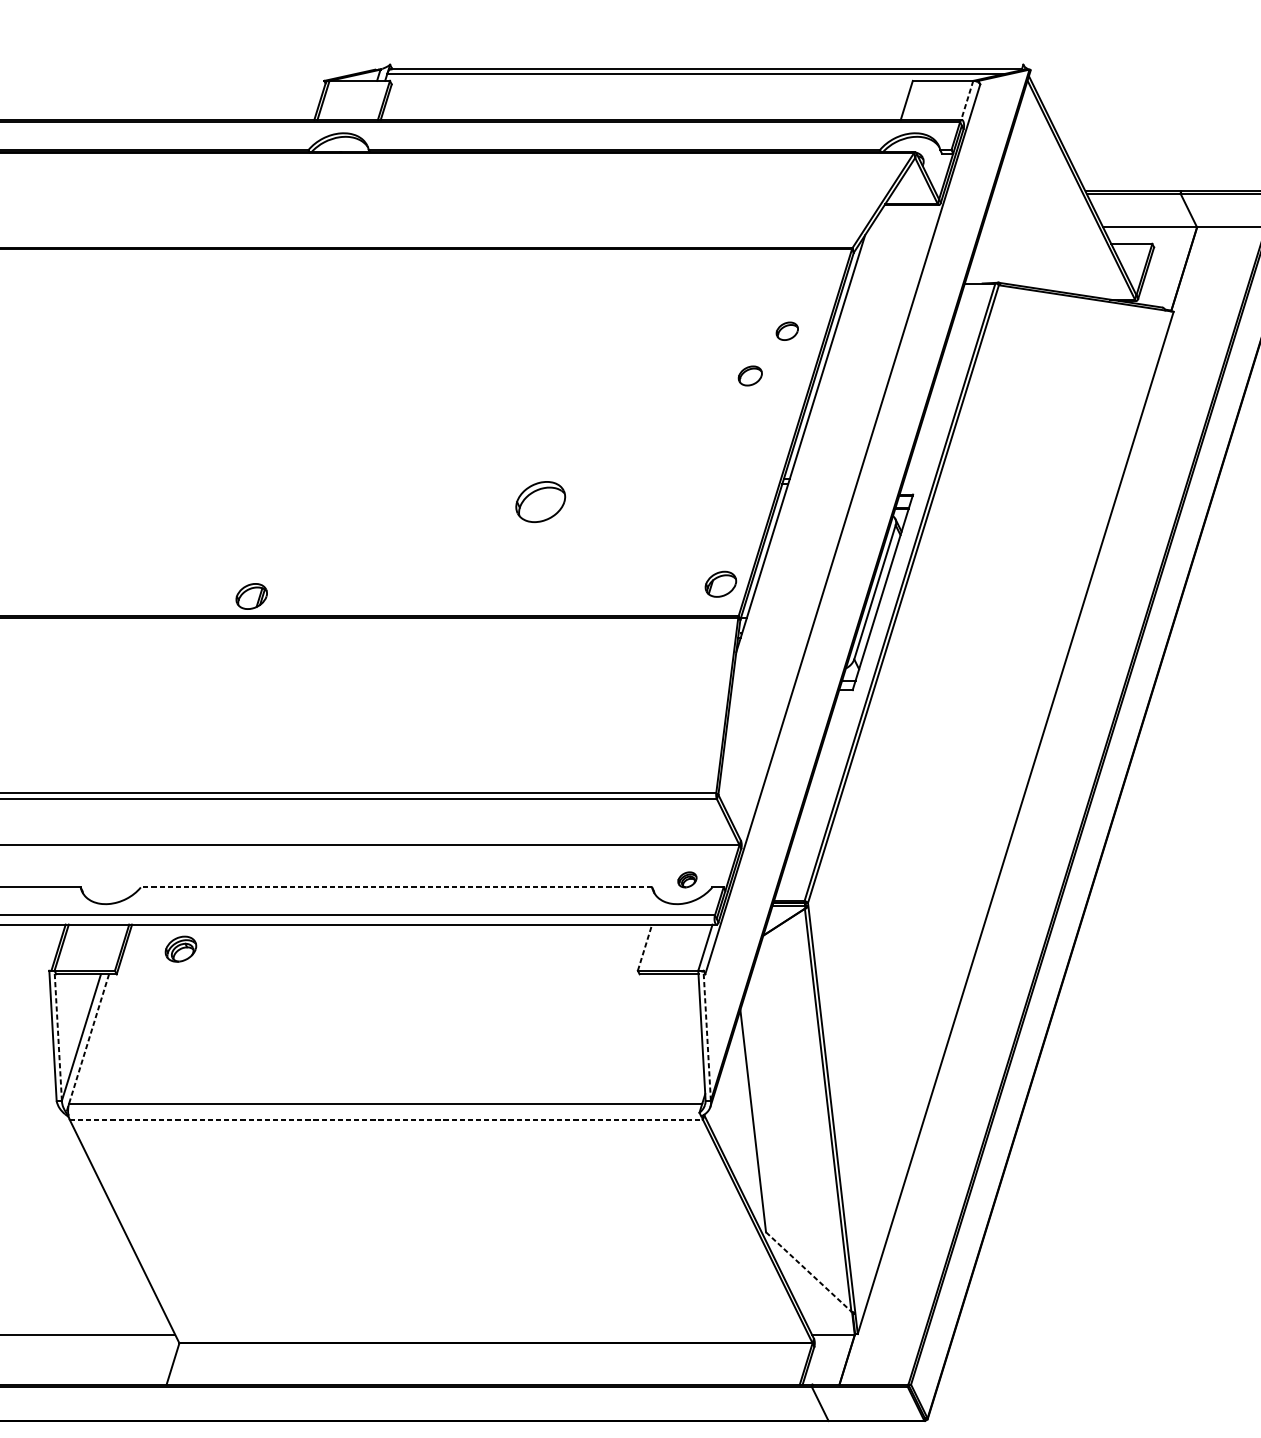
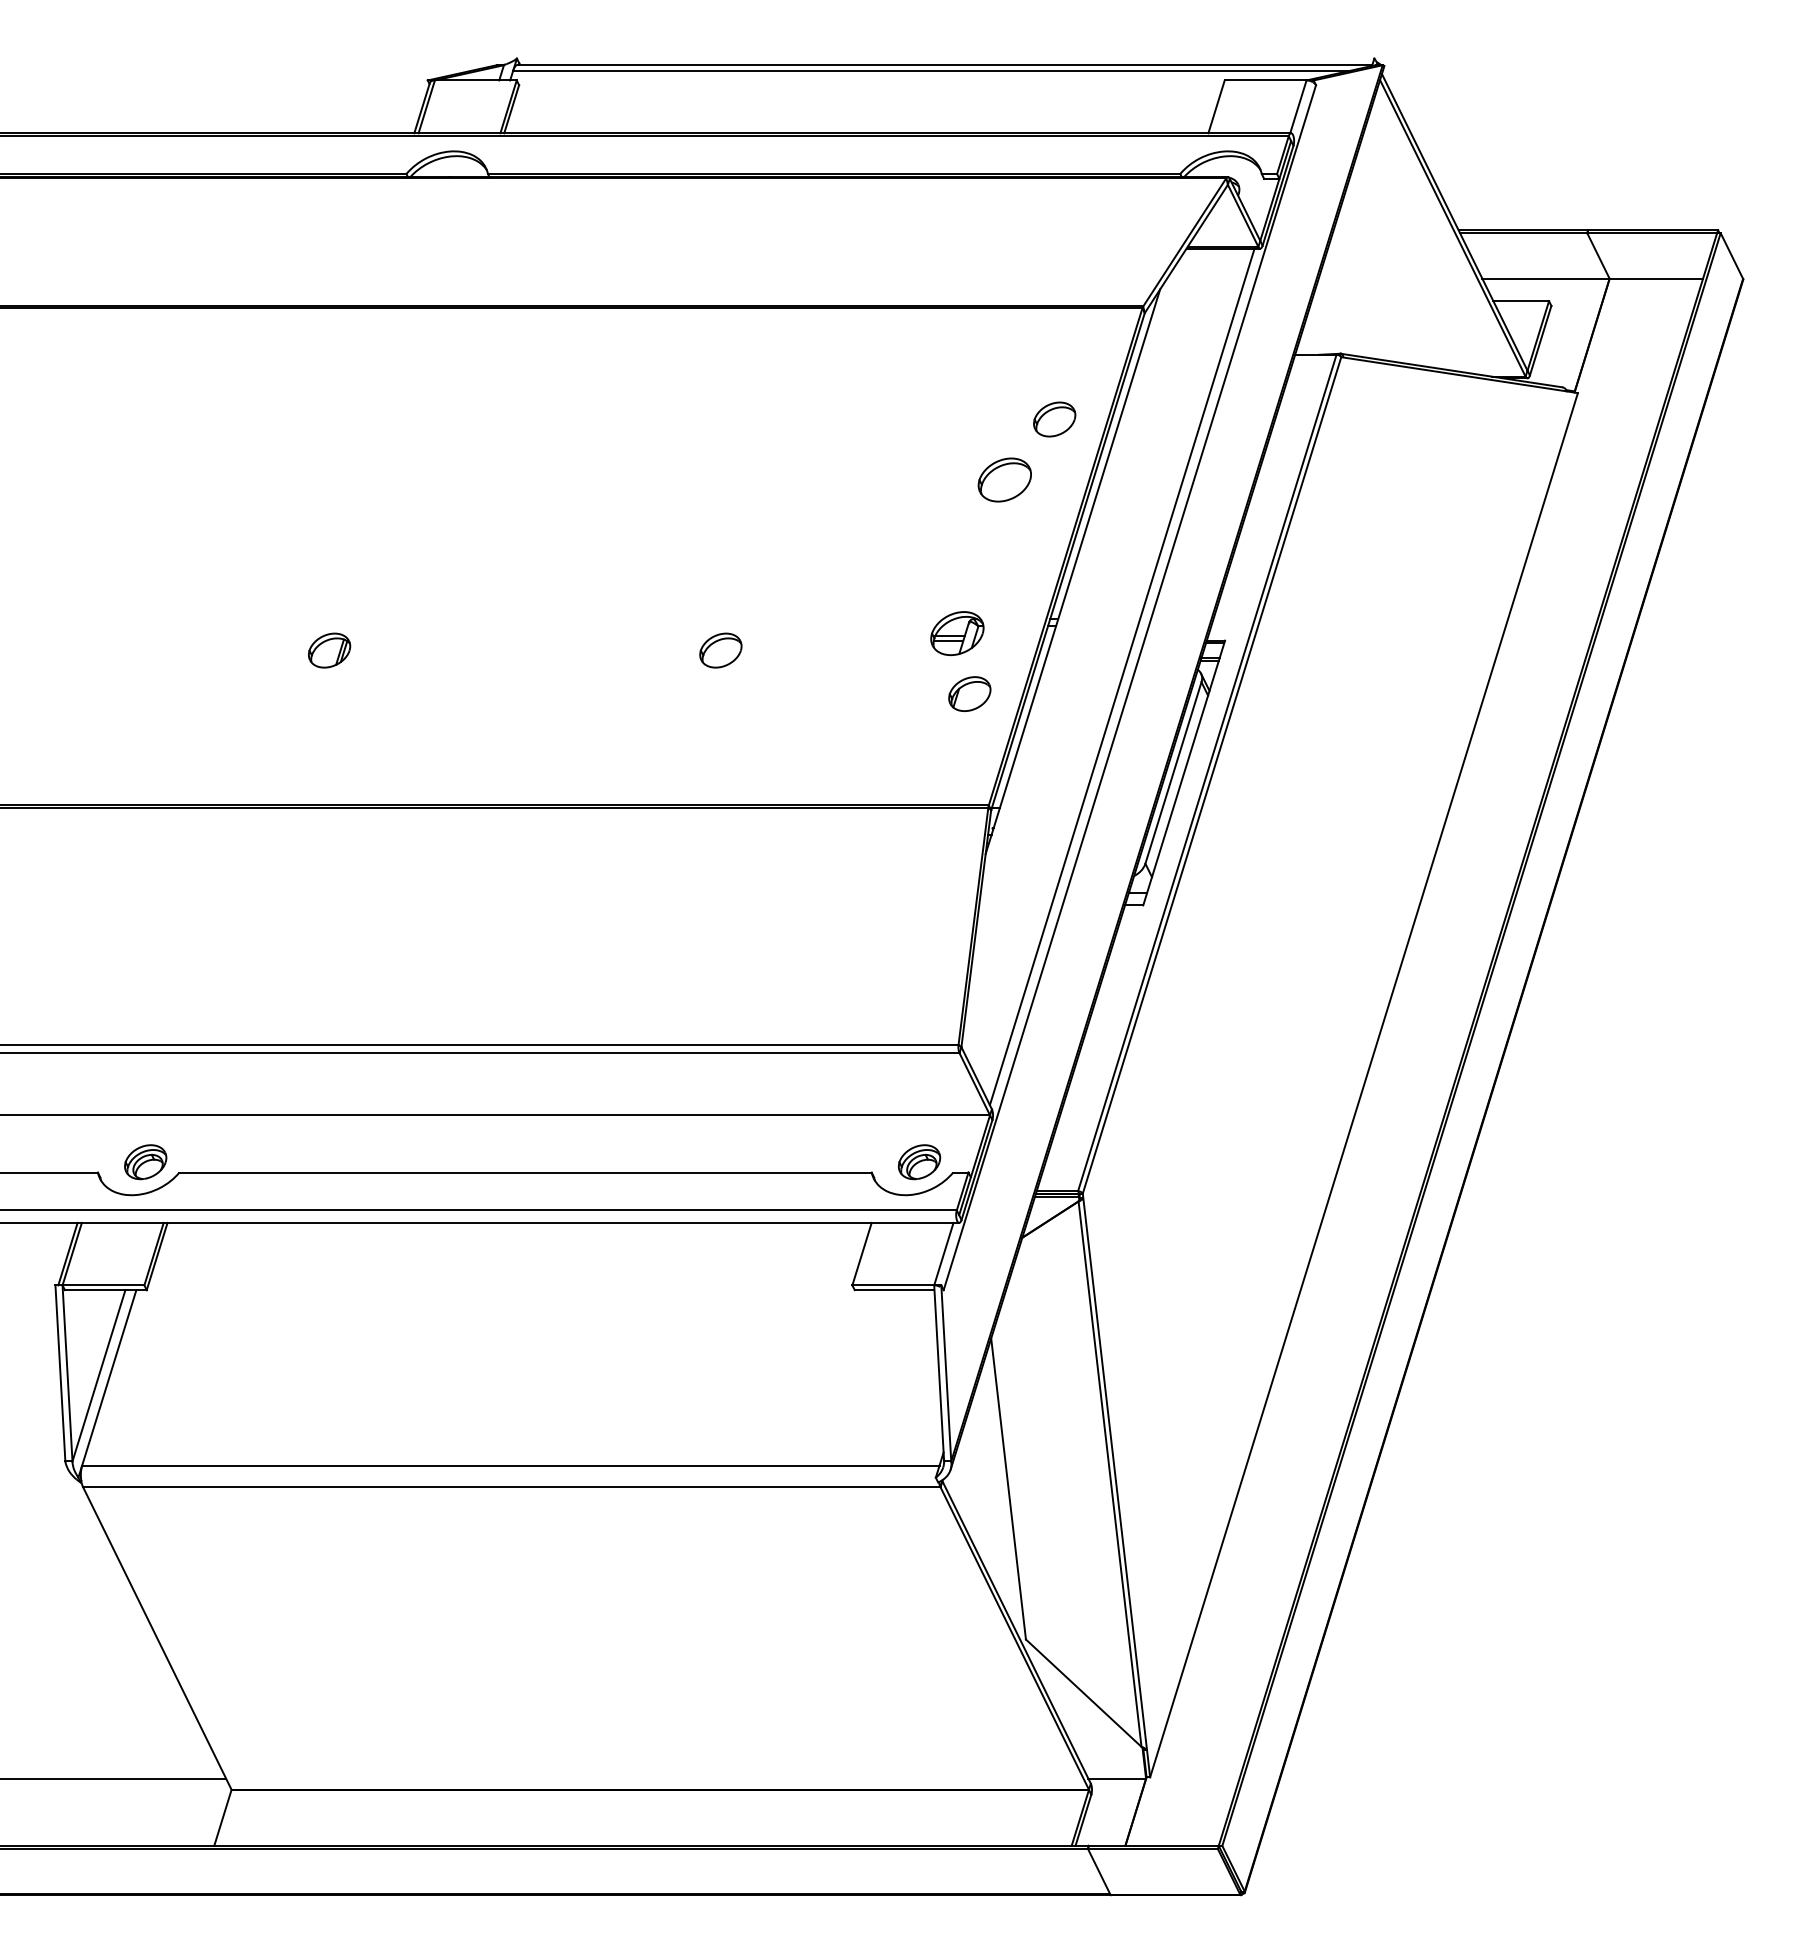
line: (967, 100) -> (1298, 106), dashed -> solid
part: (787, 331) -> (1054, 419), size x1.43
part: (750, 375) -> (1004, 479), size x1.67
part: (715, 489) -> (957, 633), added
part: (540, 501) -> (720, 650), size x0.62
line: (836, 521) -> (1121, 676), added
part: (720, 583) -> (969, 693), moved
part: (251, 596) -> (329, 650), moved
part: (687, 880) -> (919, 1162), size x1.67
line: (396, 887) -> (525, 1172), dashed -> solid
line: (645, 947) -> (862, 1254), dashed -> solid
part: (180, 949) -> (145, 1162), moved
line: (58, 1035) -> (67, 1372), dashed -> solid
line: (707, 1035) -> (946, 1372), dashed -> solid
line: (87, 1043) -> (107, 1384), dashed -> solid
line: (386, 1120) -> (511, 1487), dashed -> solid
line: (808, 1272) -> (1083, 1693), dashed -> solid

